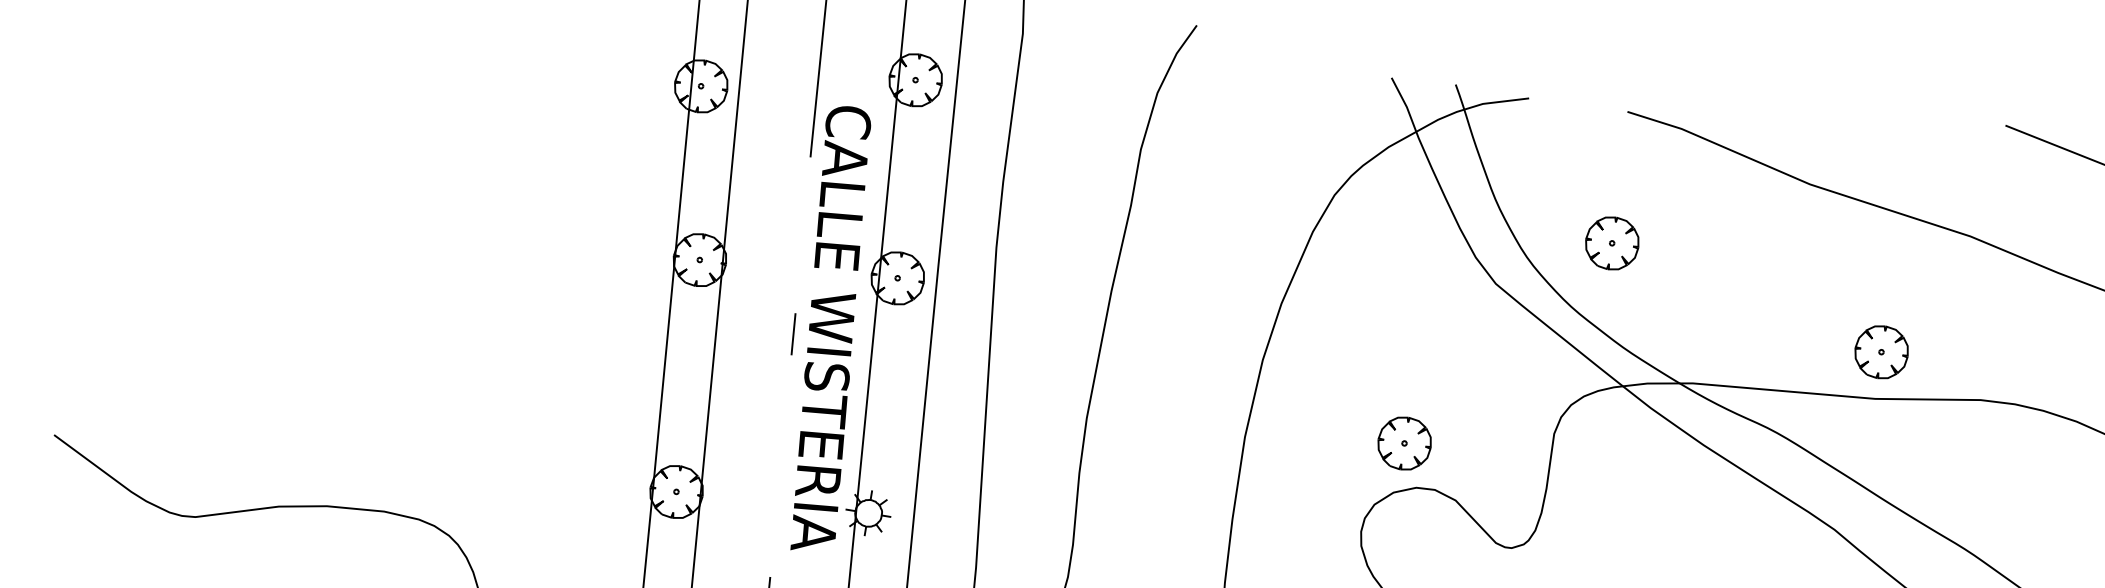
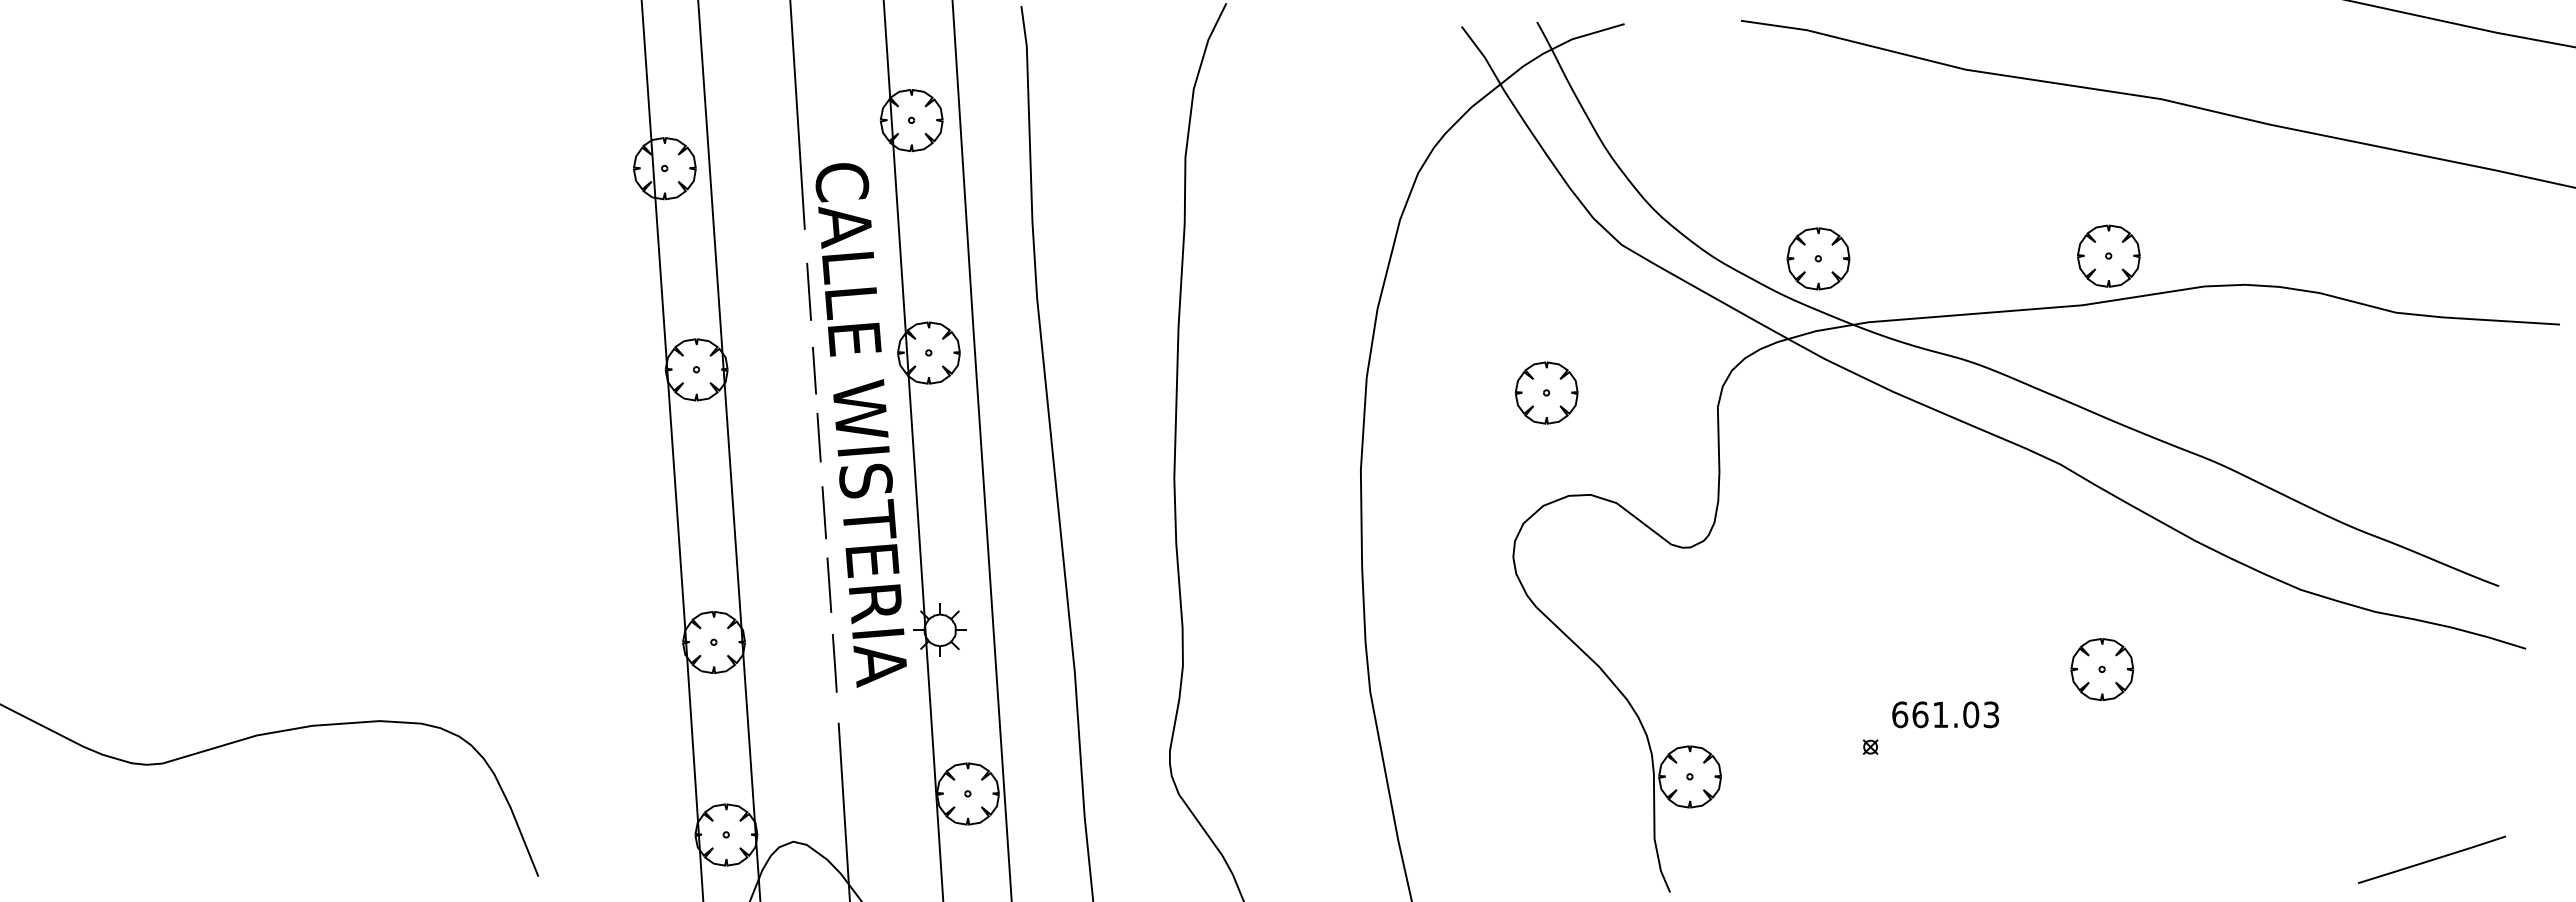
line: (805, 209) -> (809, 291), added
part: (1612, 243) -> (1818, 258), moved
line: (799, 277) -> (814, 370), added
part: (1881, 351) -> (2108, 255), moved
line: (787, 398) -> (824, 512), added
part: (1404, 443) -> (1546, 392), moved
line: (781, 459) -> (829, 584), added
line: (775, 526) -> (834, 663), added

